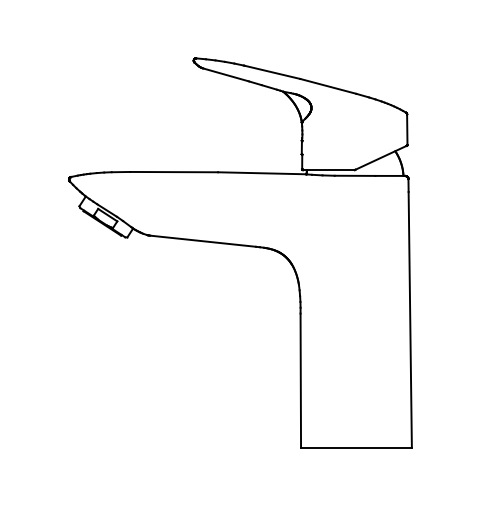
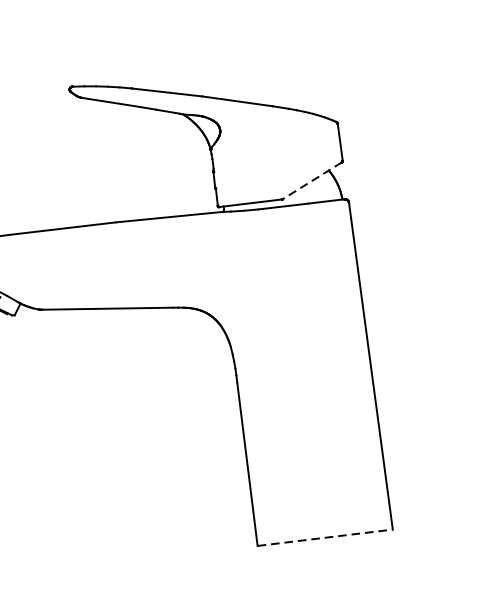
line: (380, 158) -> (311, 181), solid -> dashed
line: (356, 447) -> (325, 537), solid -> dashed

